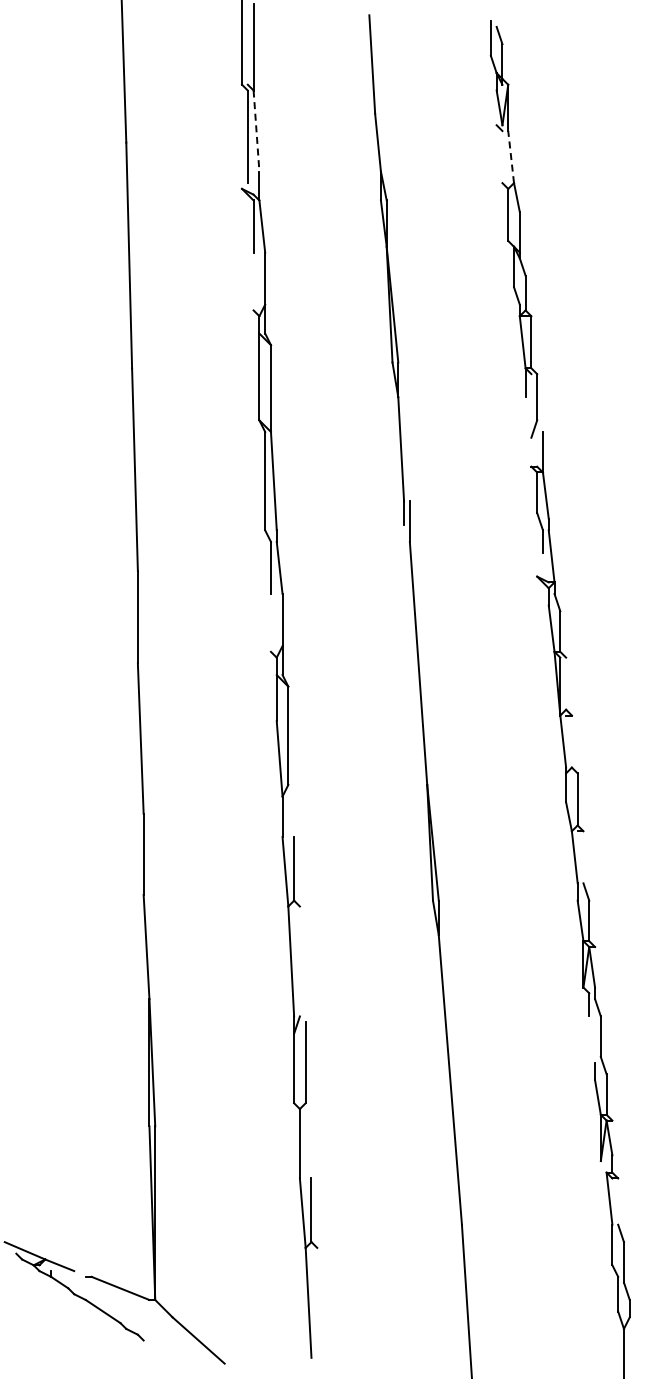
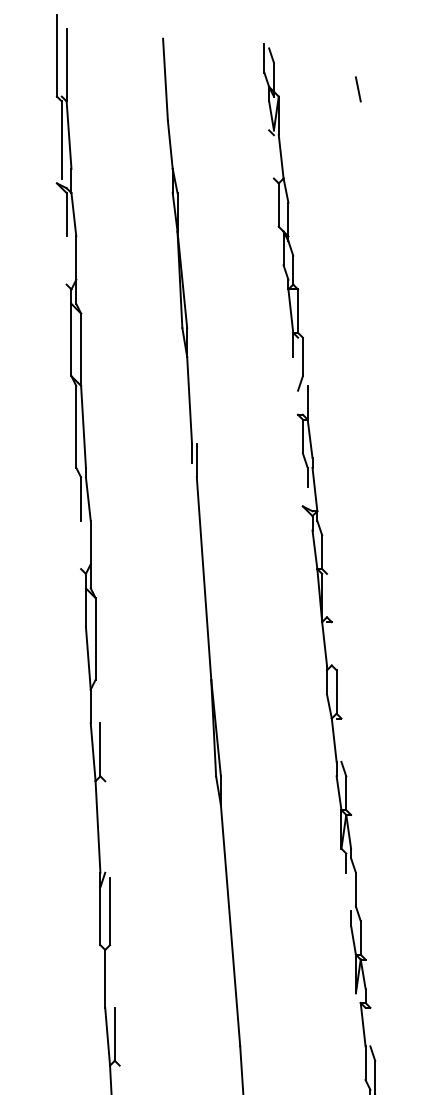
line: (603, 75) -> (358, 88), added
line: (256, 131) -> (69, 135), dashed -> solid
line: (511, 156) -> (281, 156), dashed -> solid

